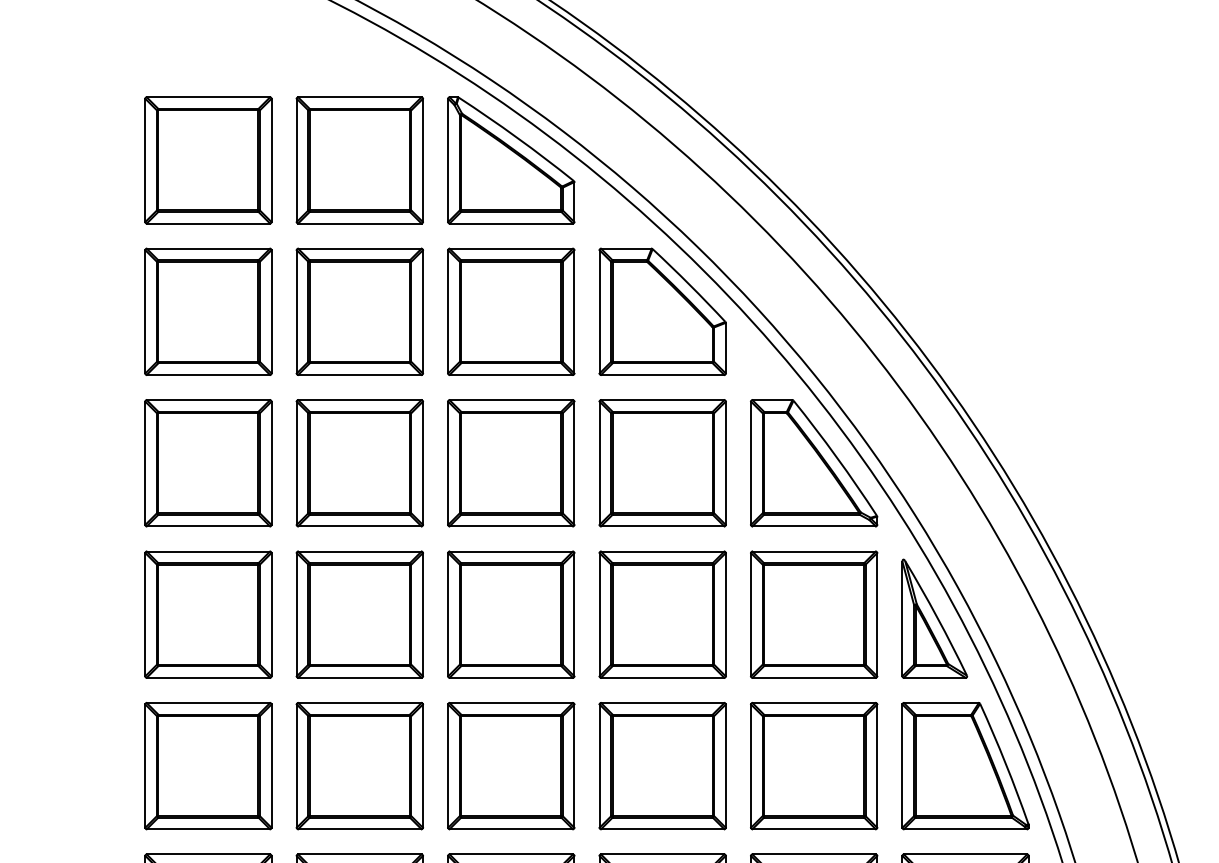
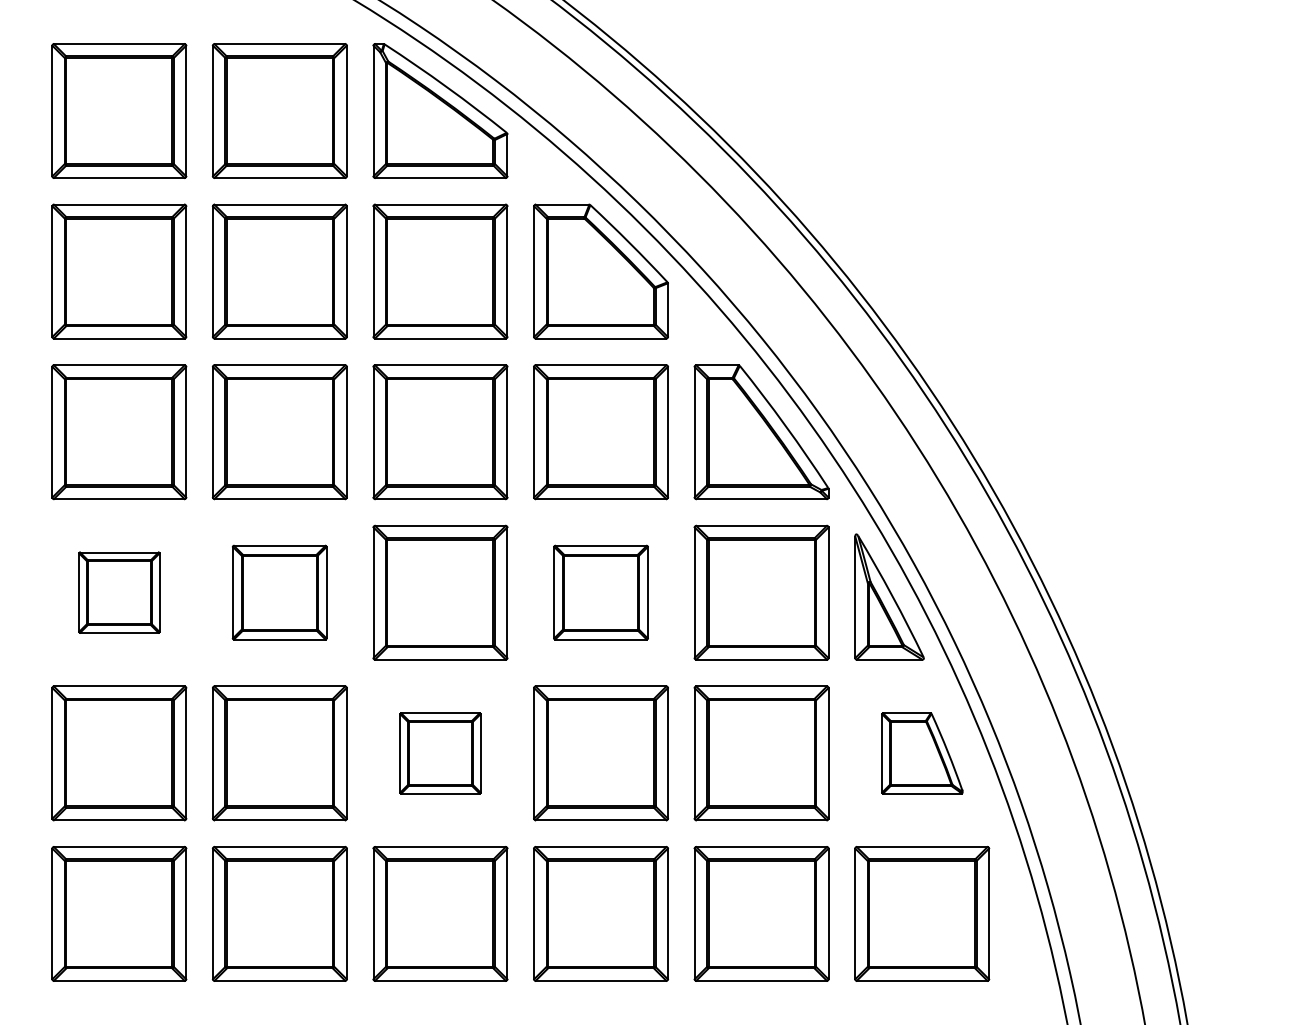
part: (208, 614) -> (119, 592), size x0.6
part: (359, 614) -> (279, 592), size x0.7
part: (662, 614) -> (600, 592), size x0.7
part: (511, 766) -> (440, 753), size x0.6
part: (965, 766) -> (922, 753), size x0.6

